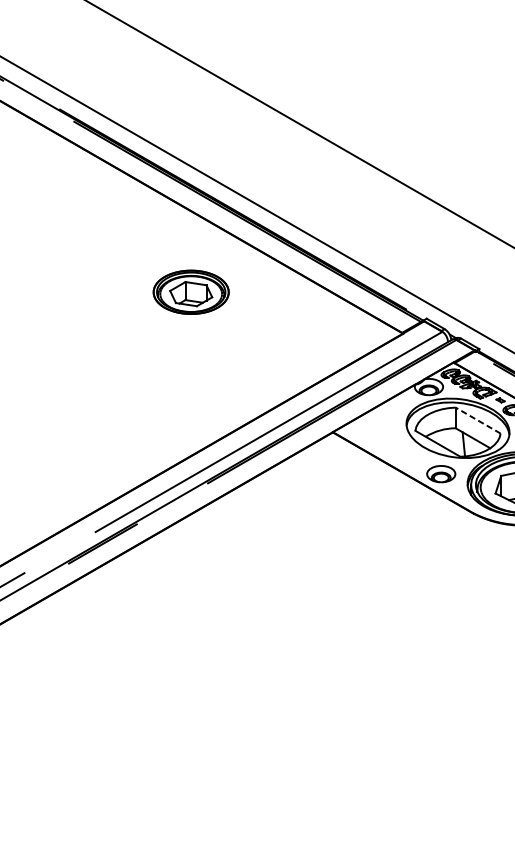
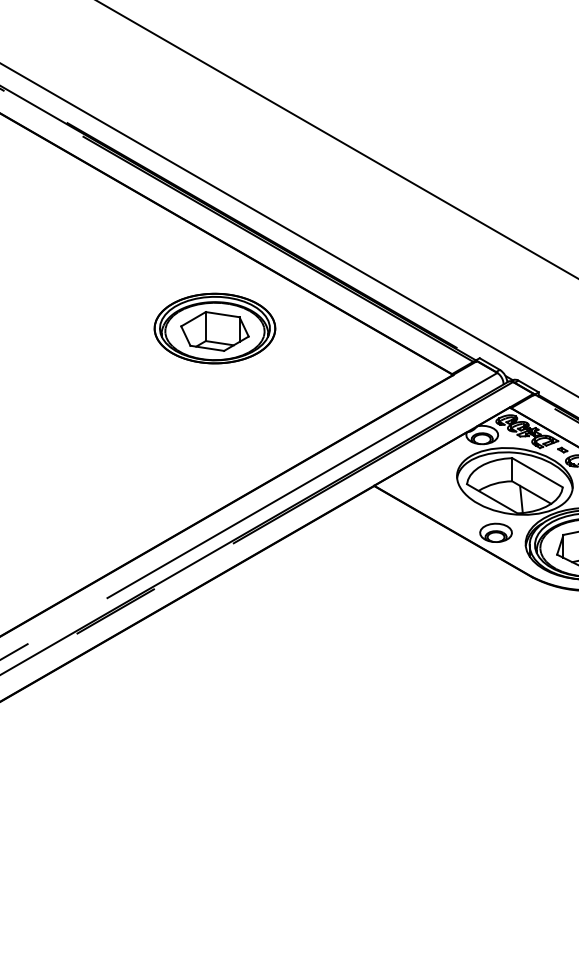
part: (190, 292) -> (214, 328), size x1.43
line: (478, 420) -> (537, 472), dashed -> solid

